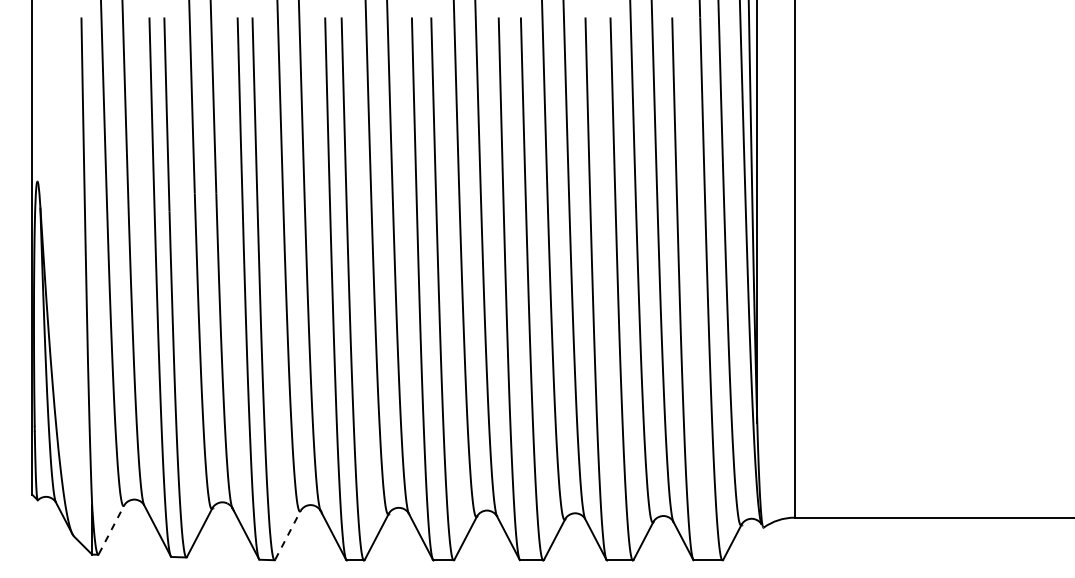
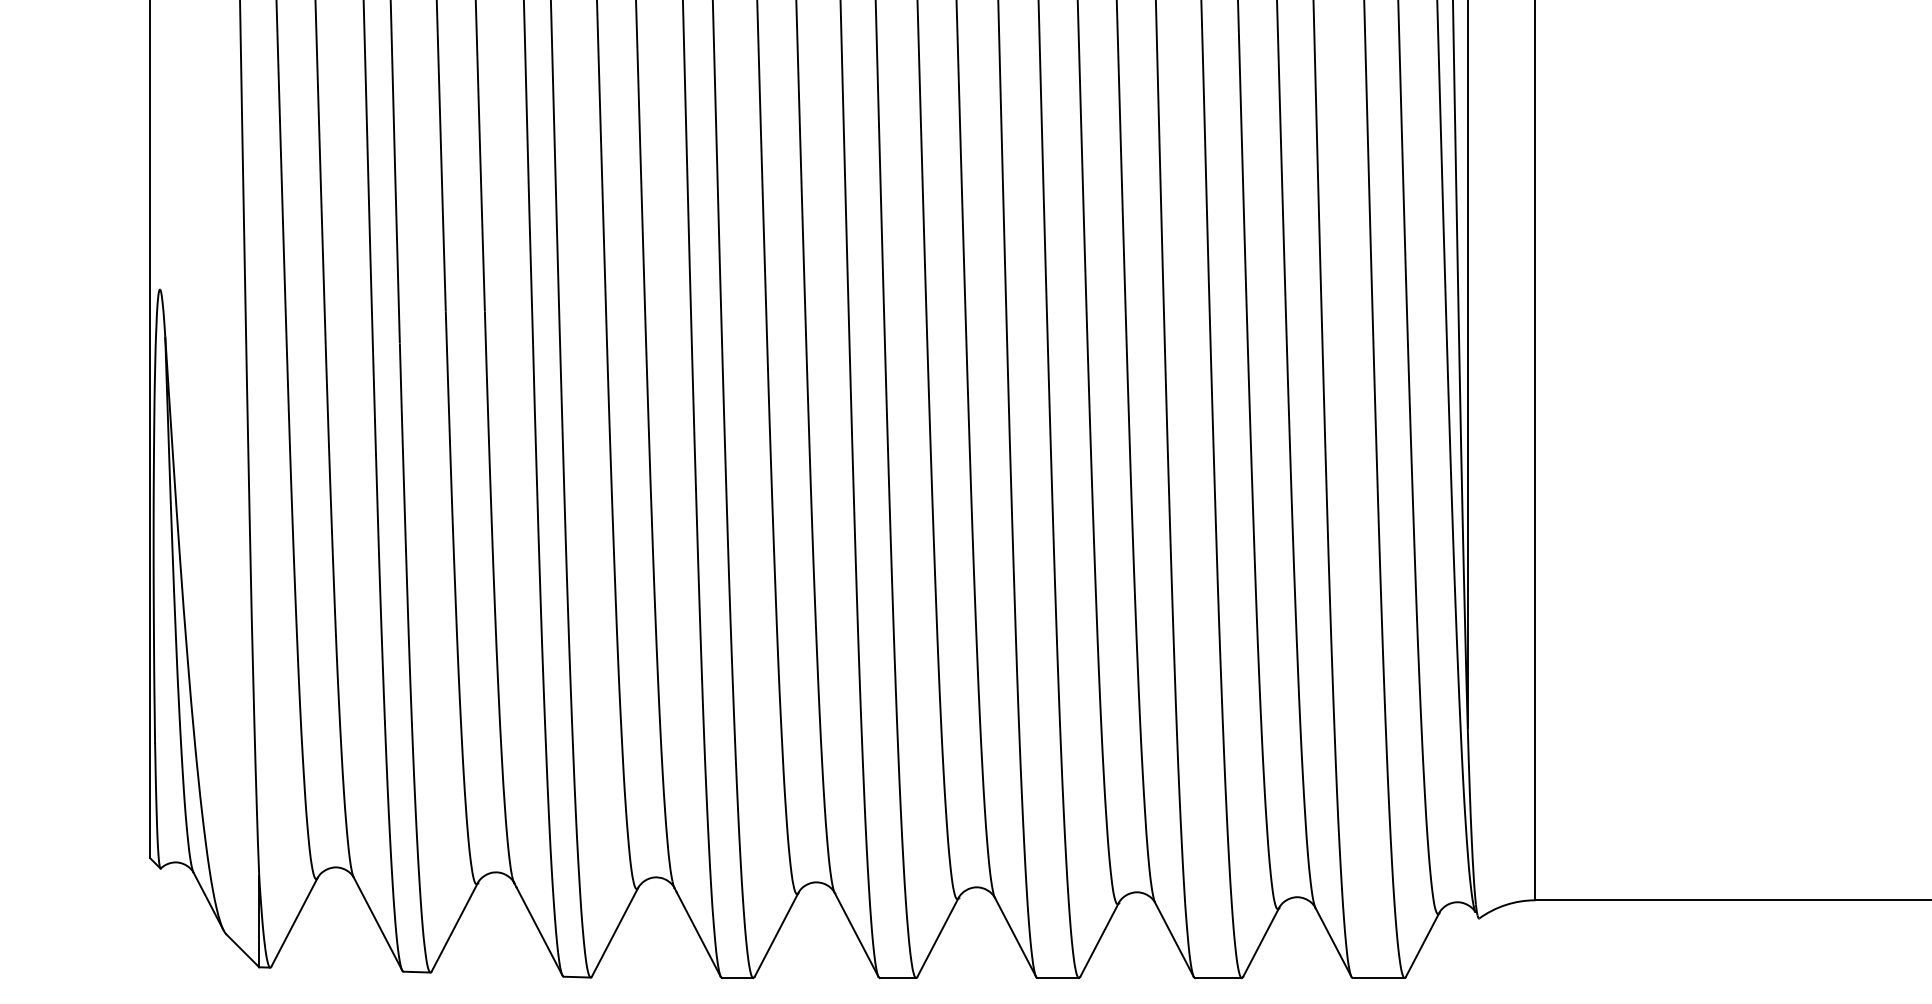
line: (111, 529) -> (294, 921), dashed -> solid
line: (288, 534) -> (616, 930), dashed -> solid

